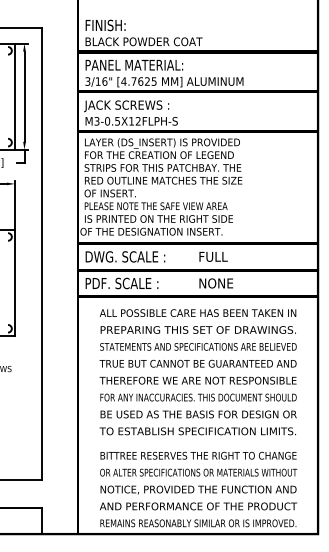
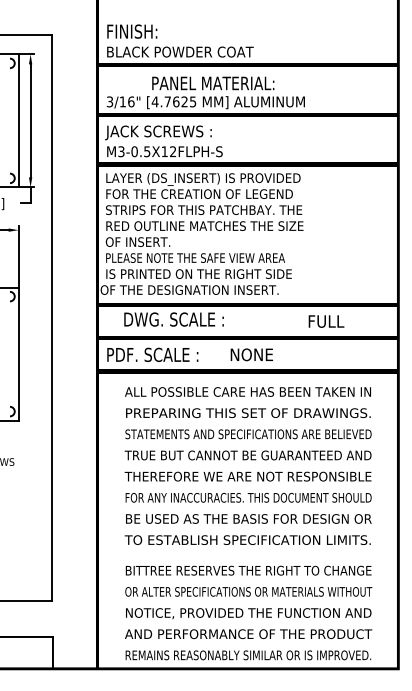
text: (134, 65) -> (213, 83), moved
text: (124, 256) -> (173, 319), moved
text: (213, 256) -> (326, 321), moved
text: (215, 283) -> (251, 354), moved

